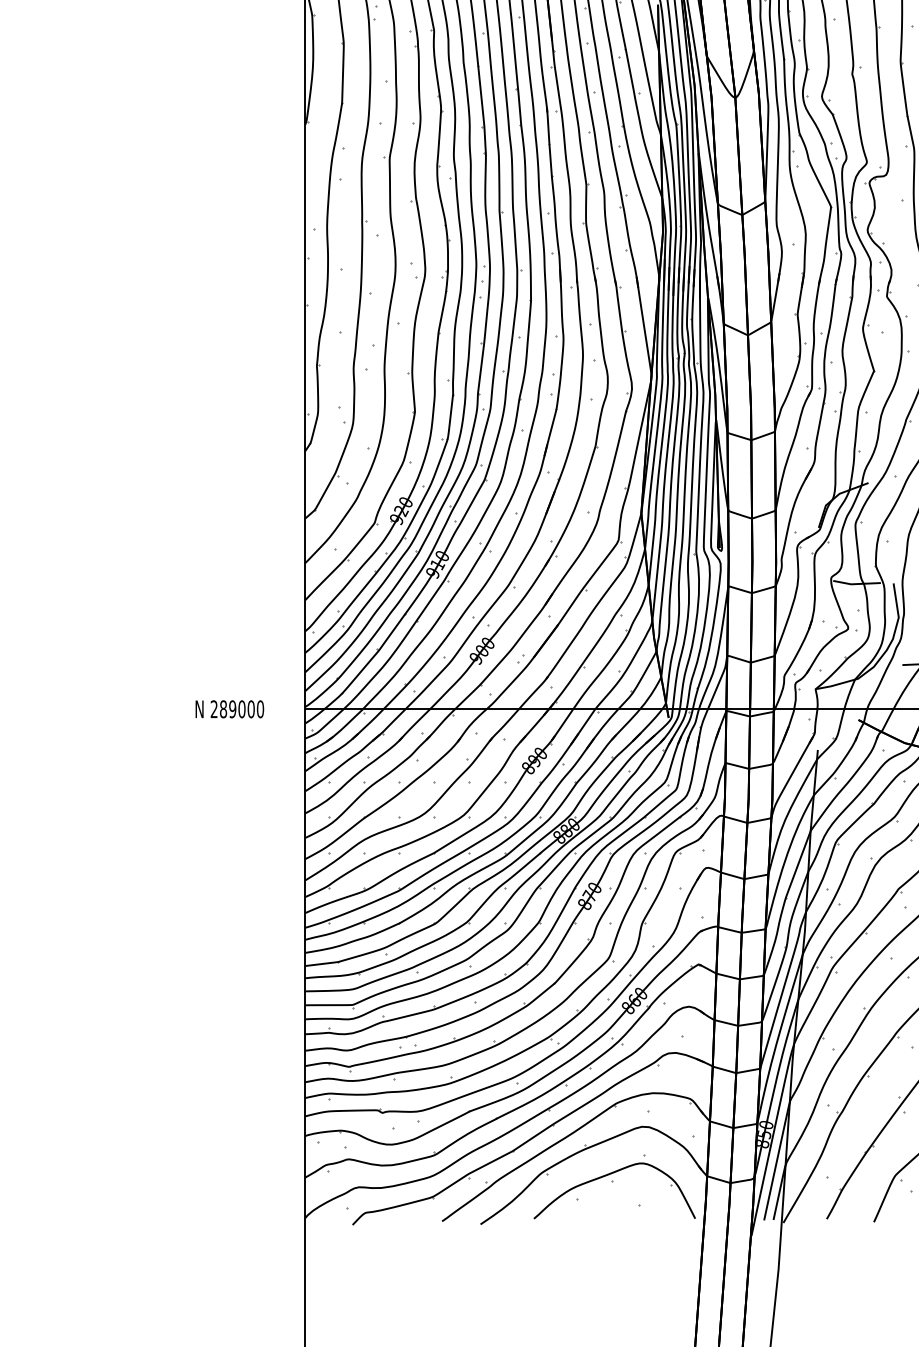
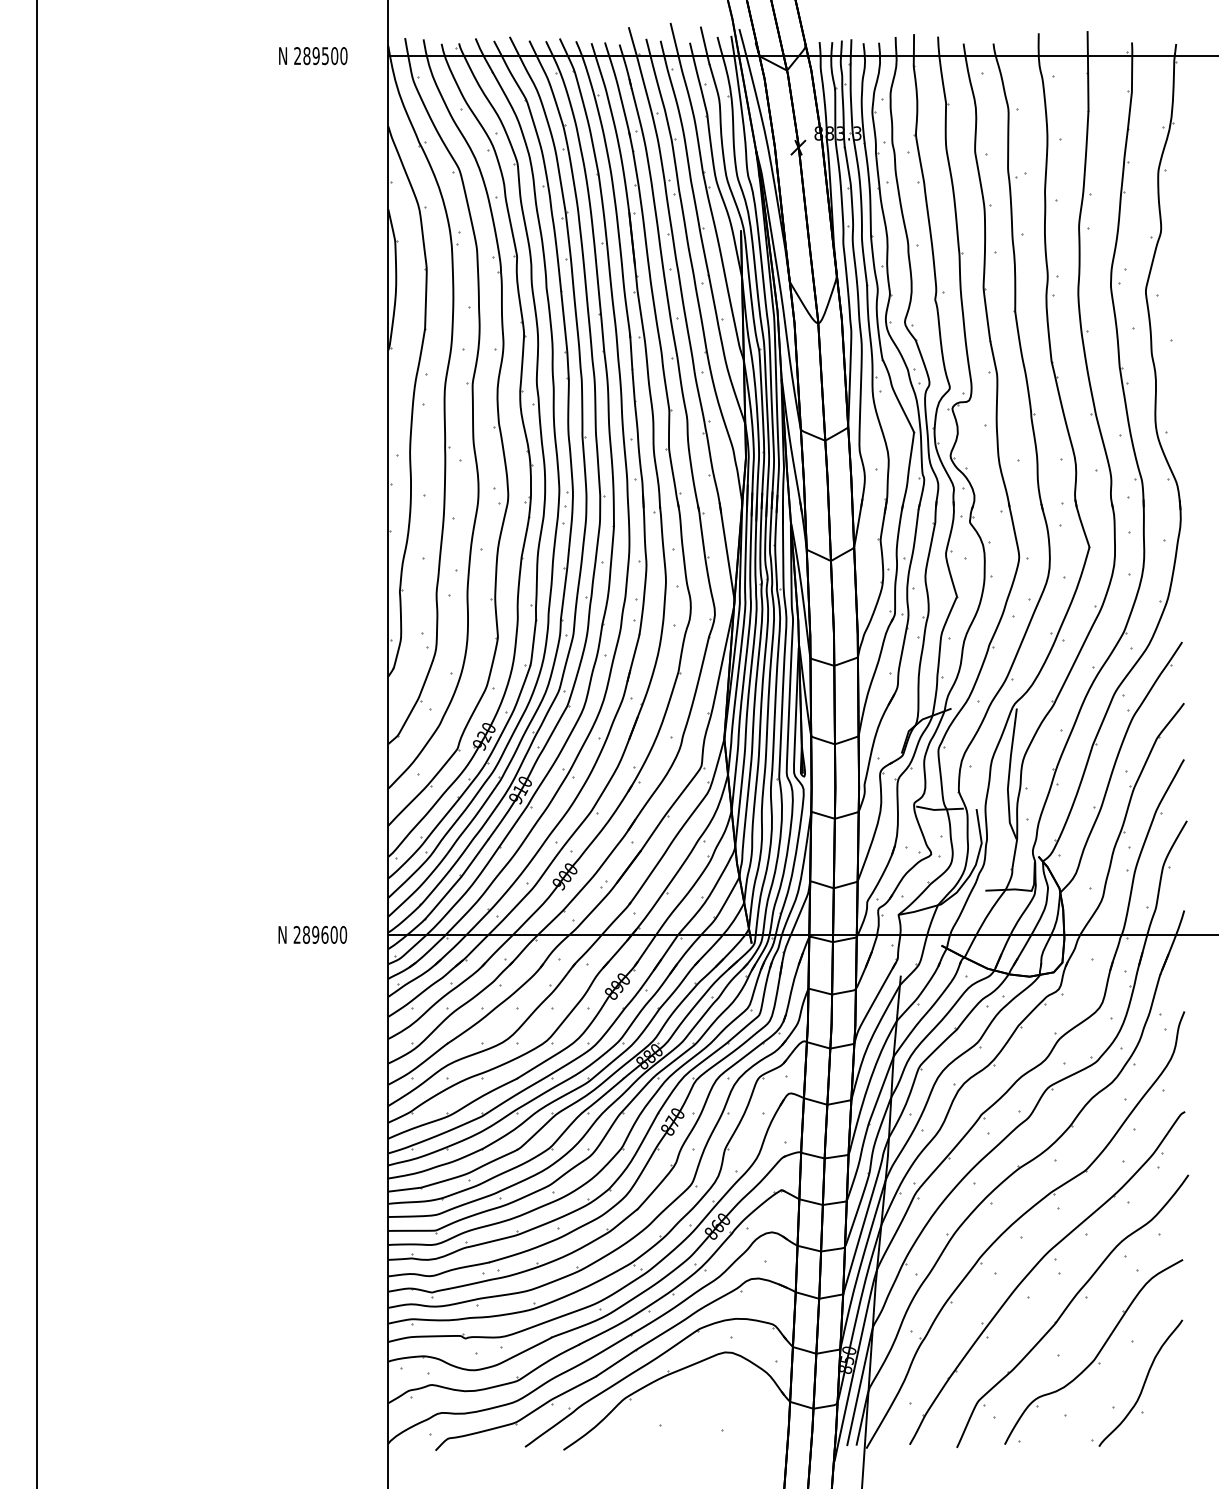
text: (241, 708) -> (324, 934), 289000 -> 289600
part: (614, 1186) -> (697, 1412), removed

